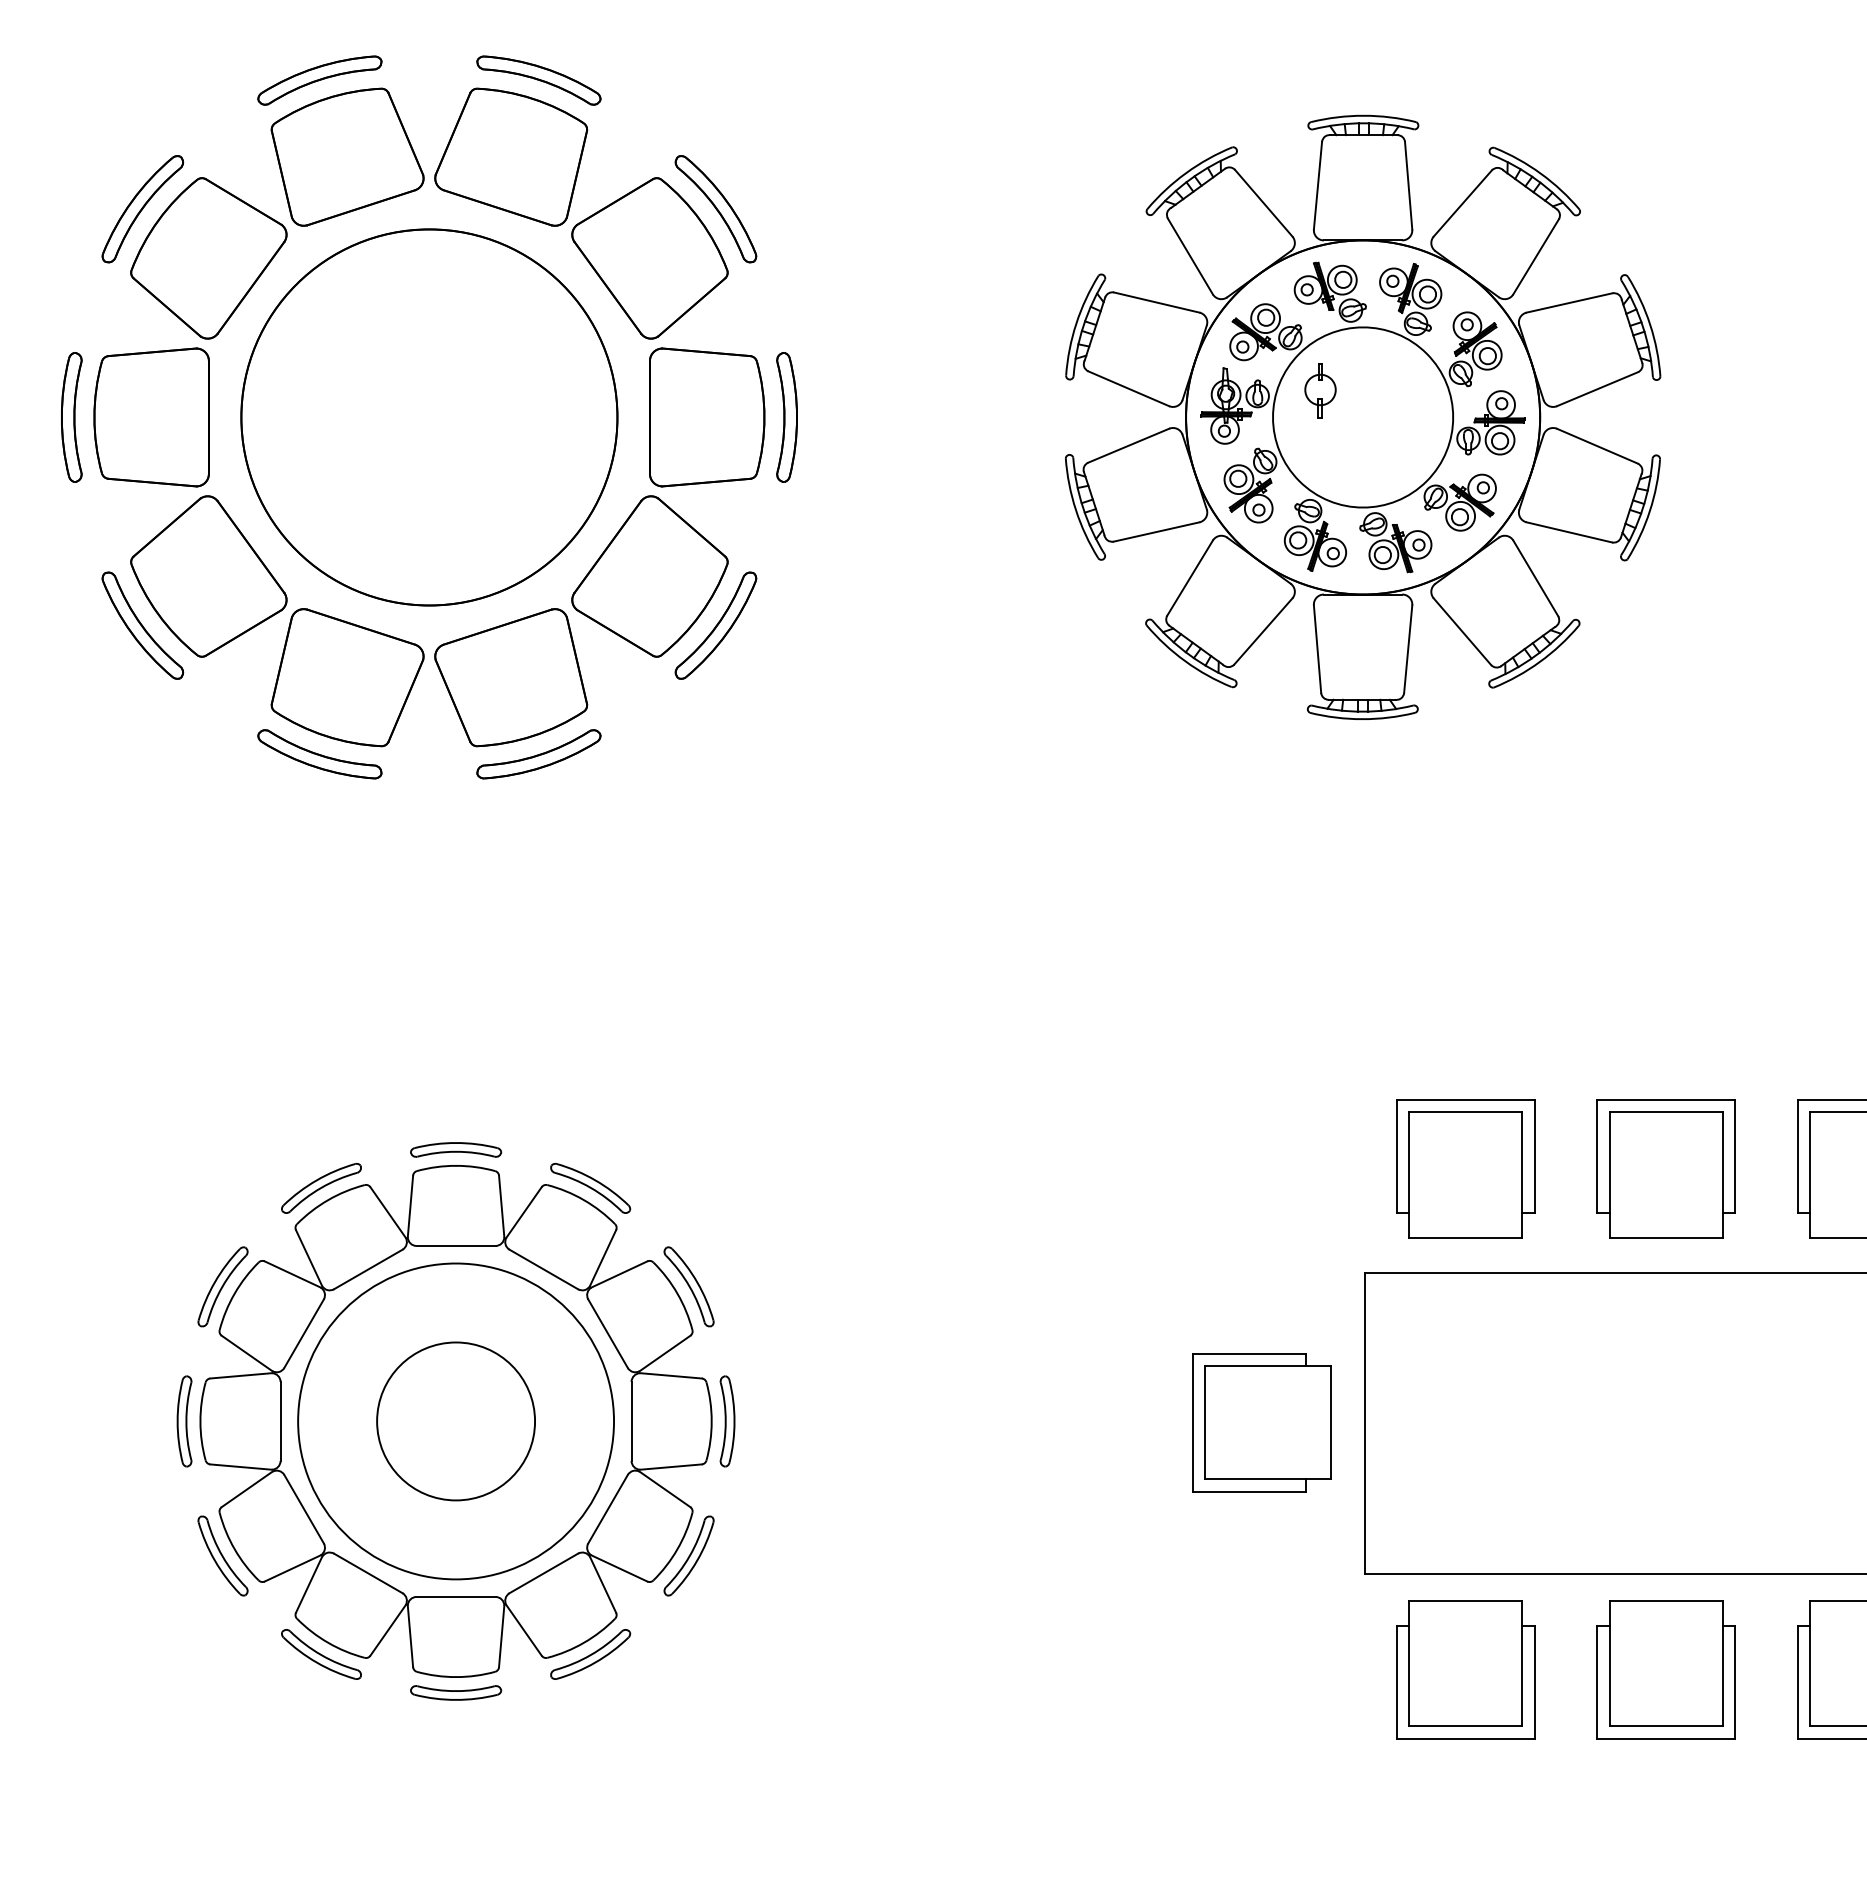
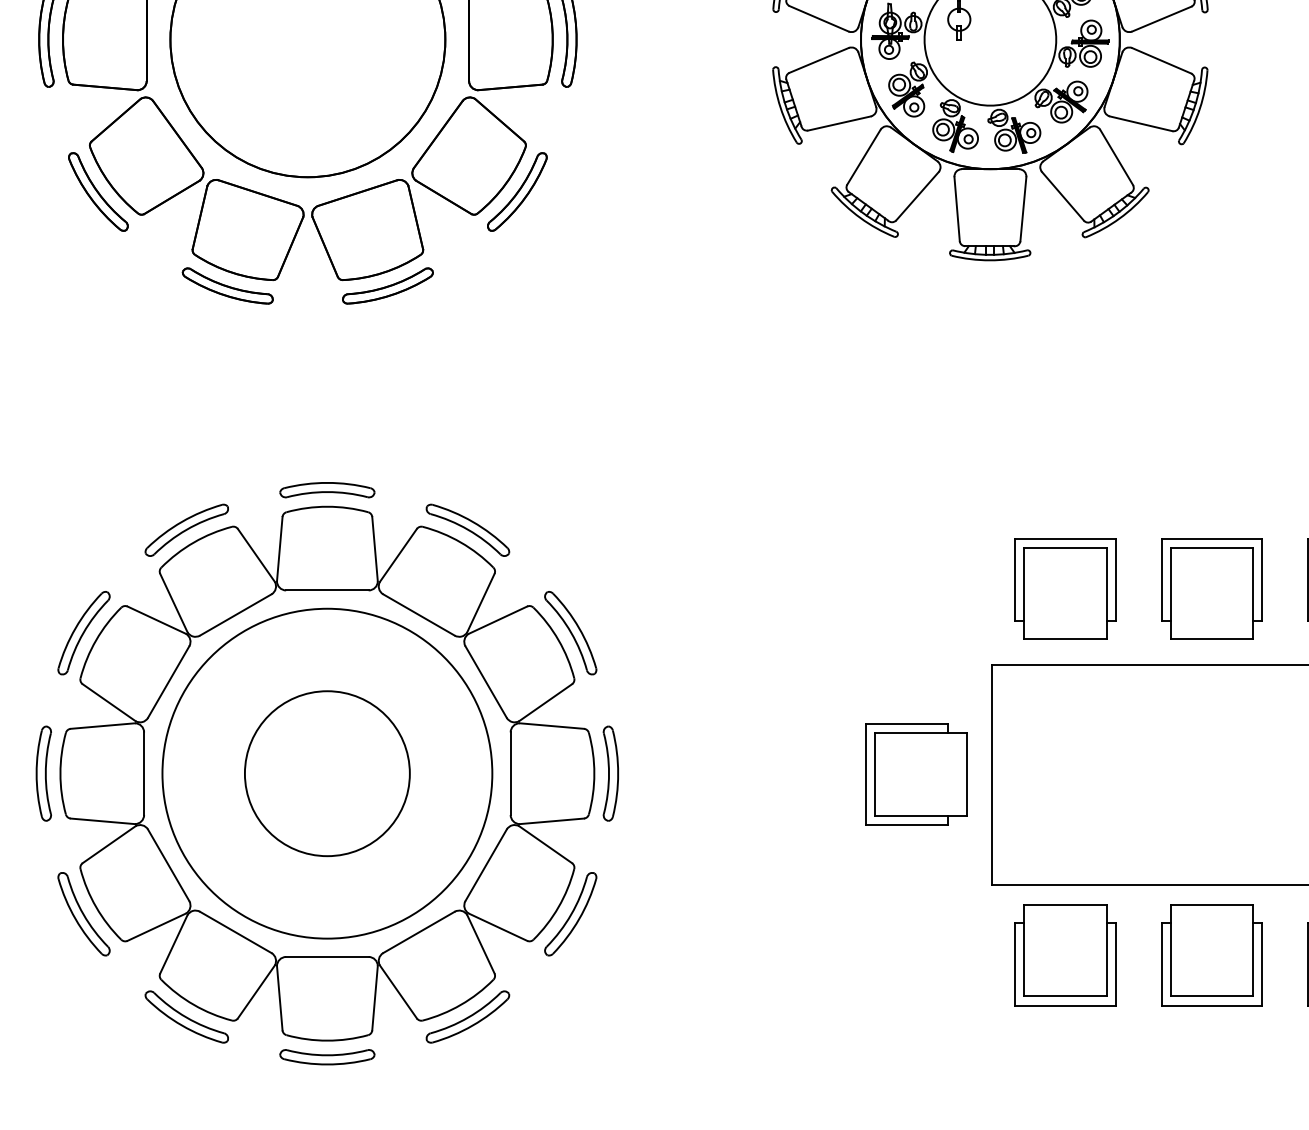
part: (455, 1421) -> (326, 773), size x1.43

